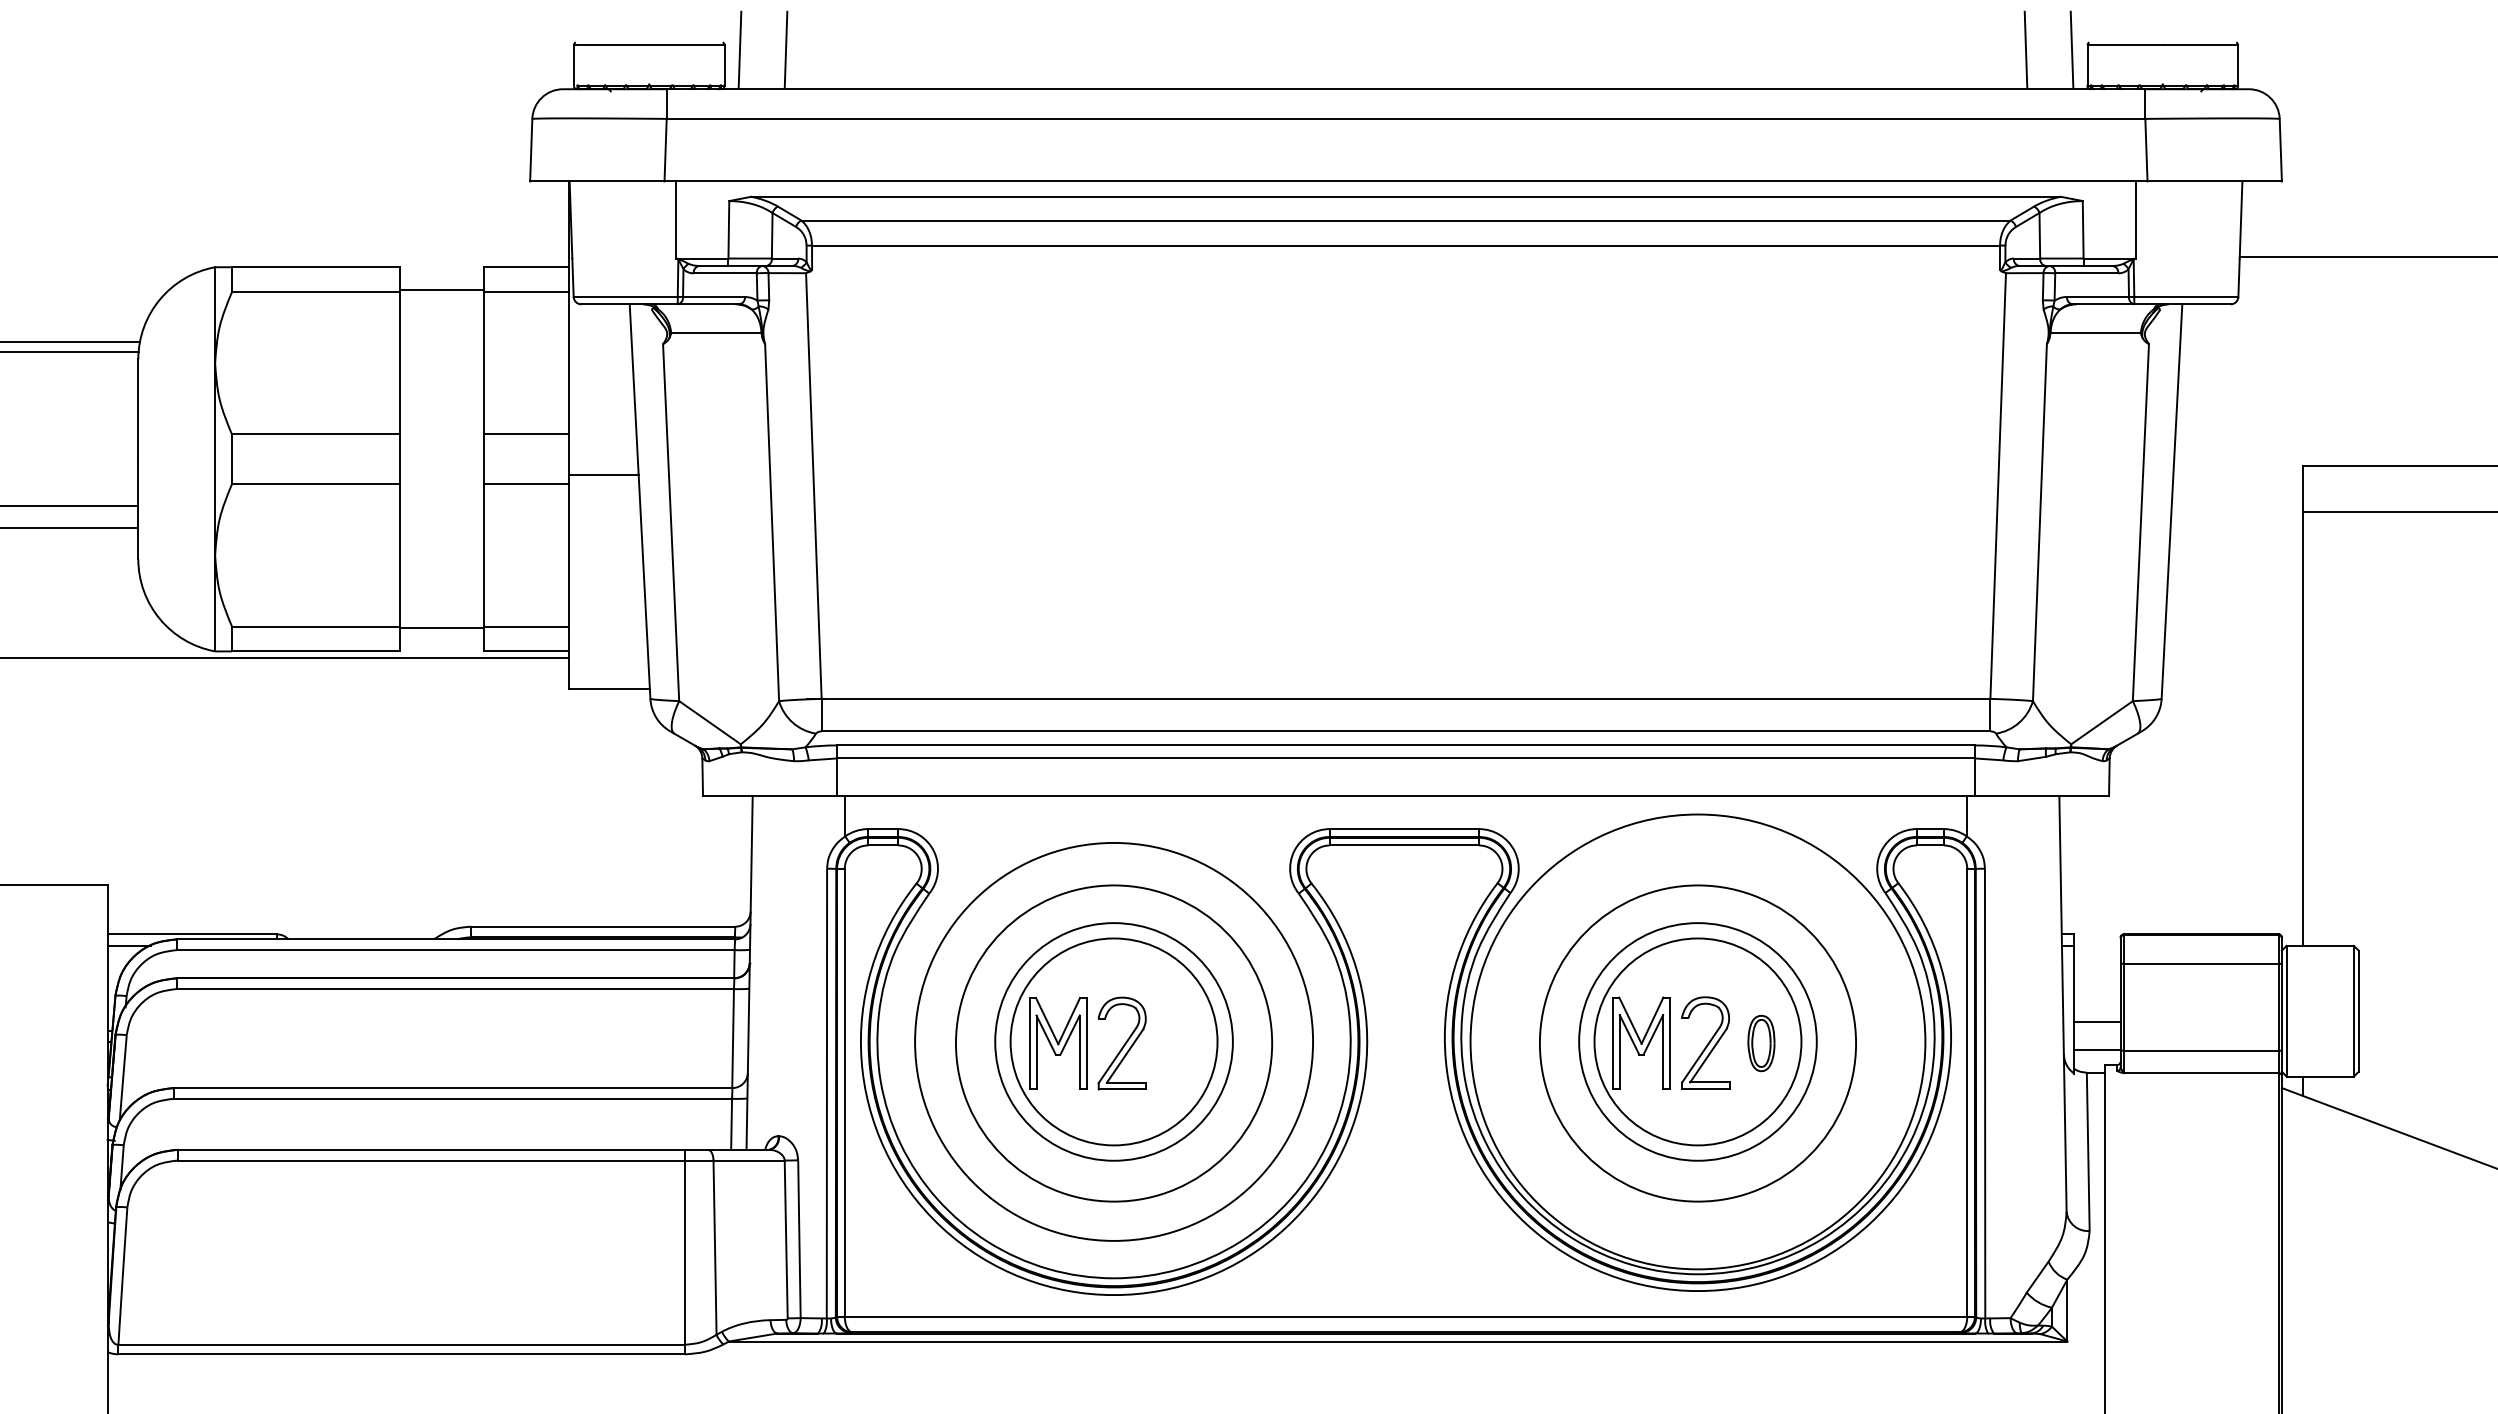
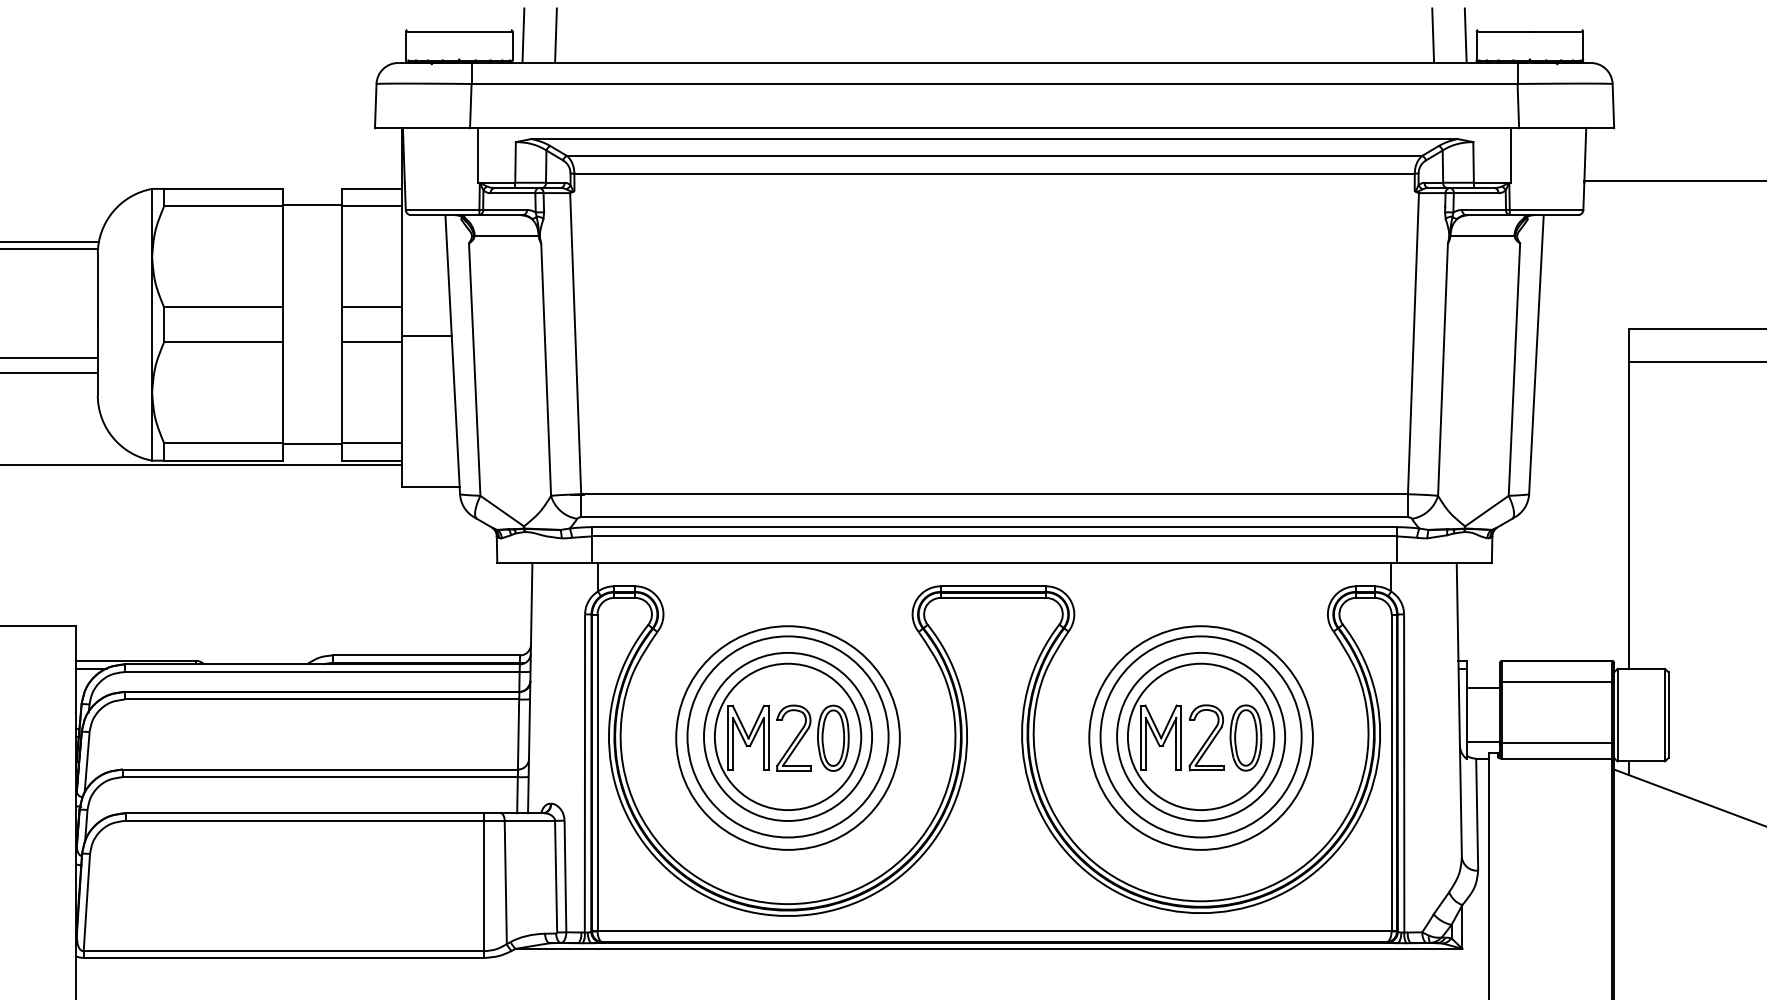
line: (2097, 1021) -> (1483, 687), moved
circle: (1113, 1041) -> (787, 736), size x0.71
circle: (1697, 1041) -> (1200, 736), size x0.62
part: (1177, 1043) -> (832, 738), added
part: (1761, 1043) -> (1246, 738), size x1.67

